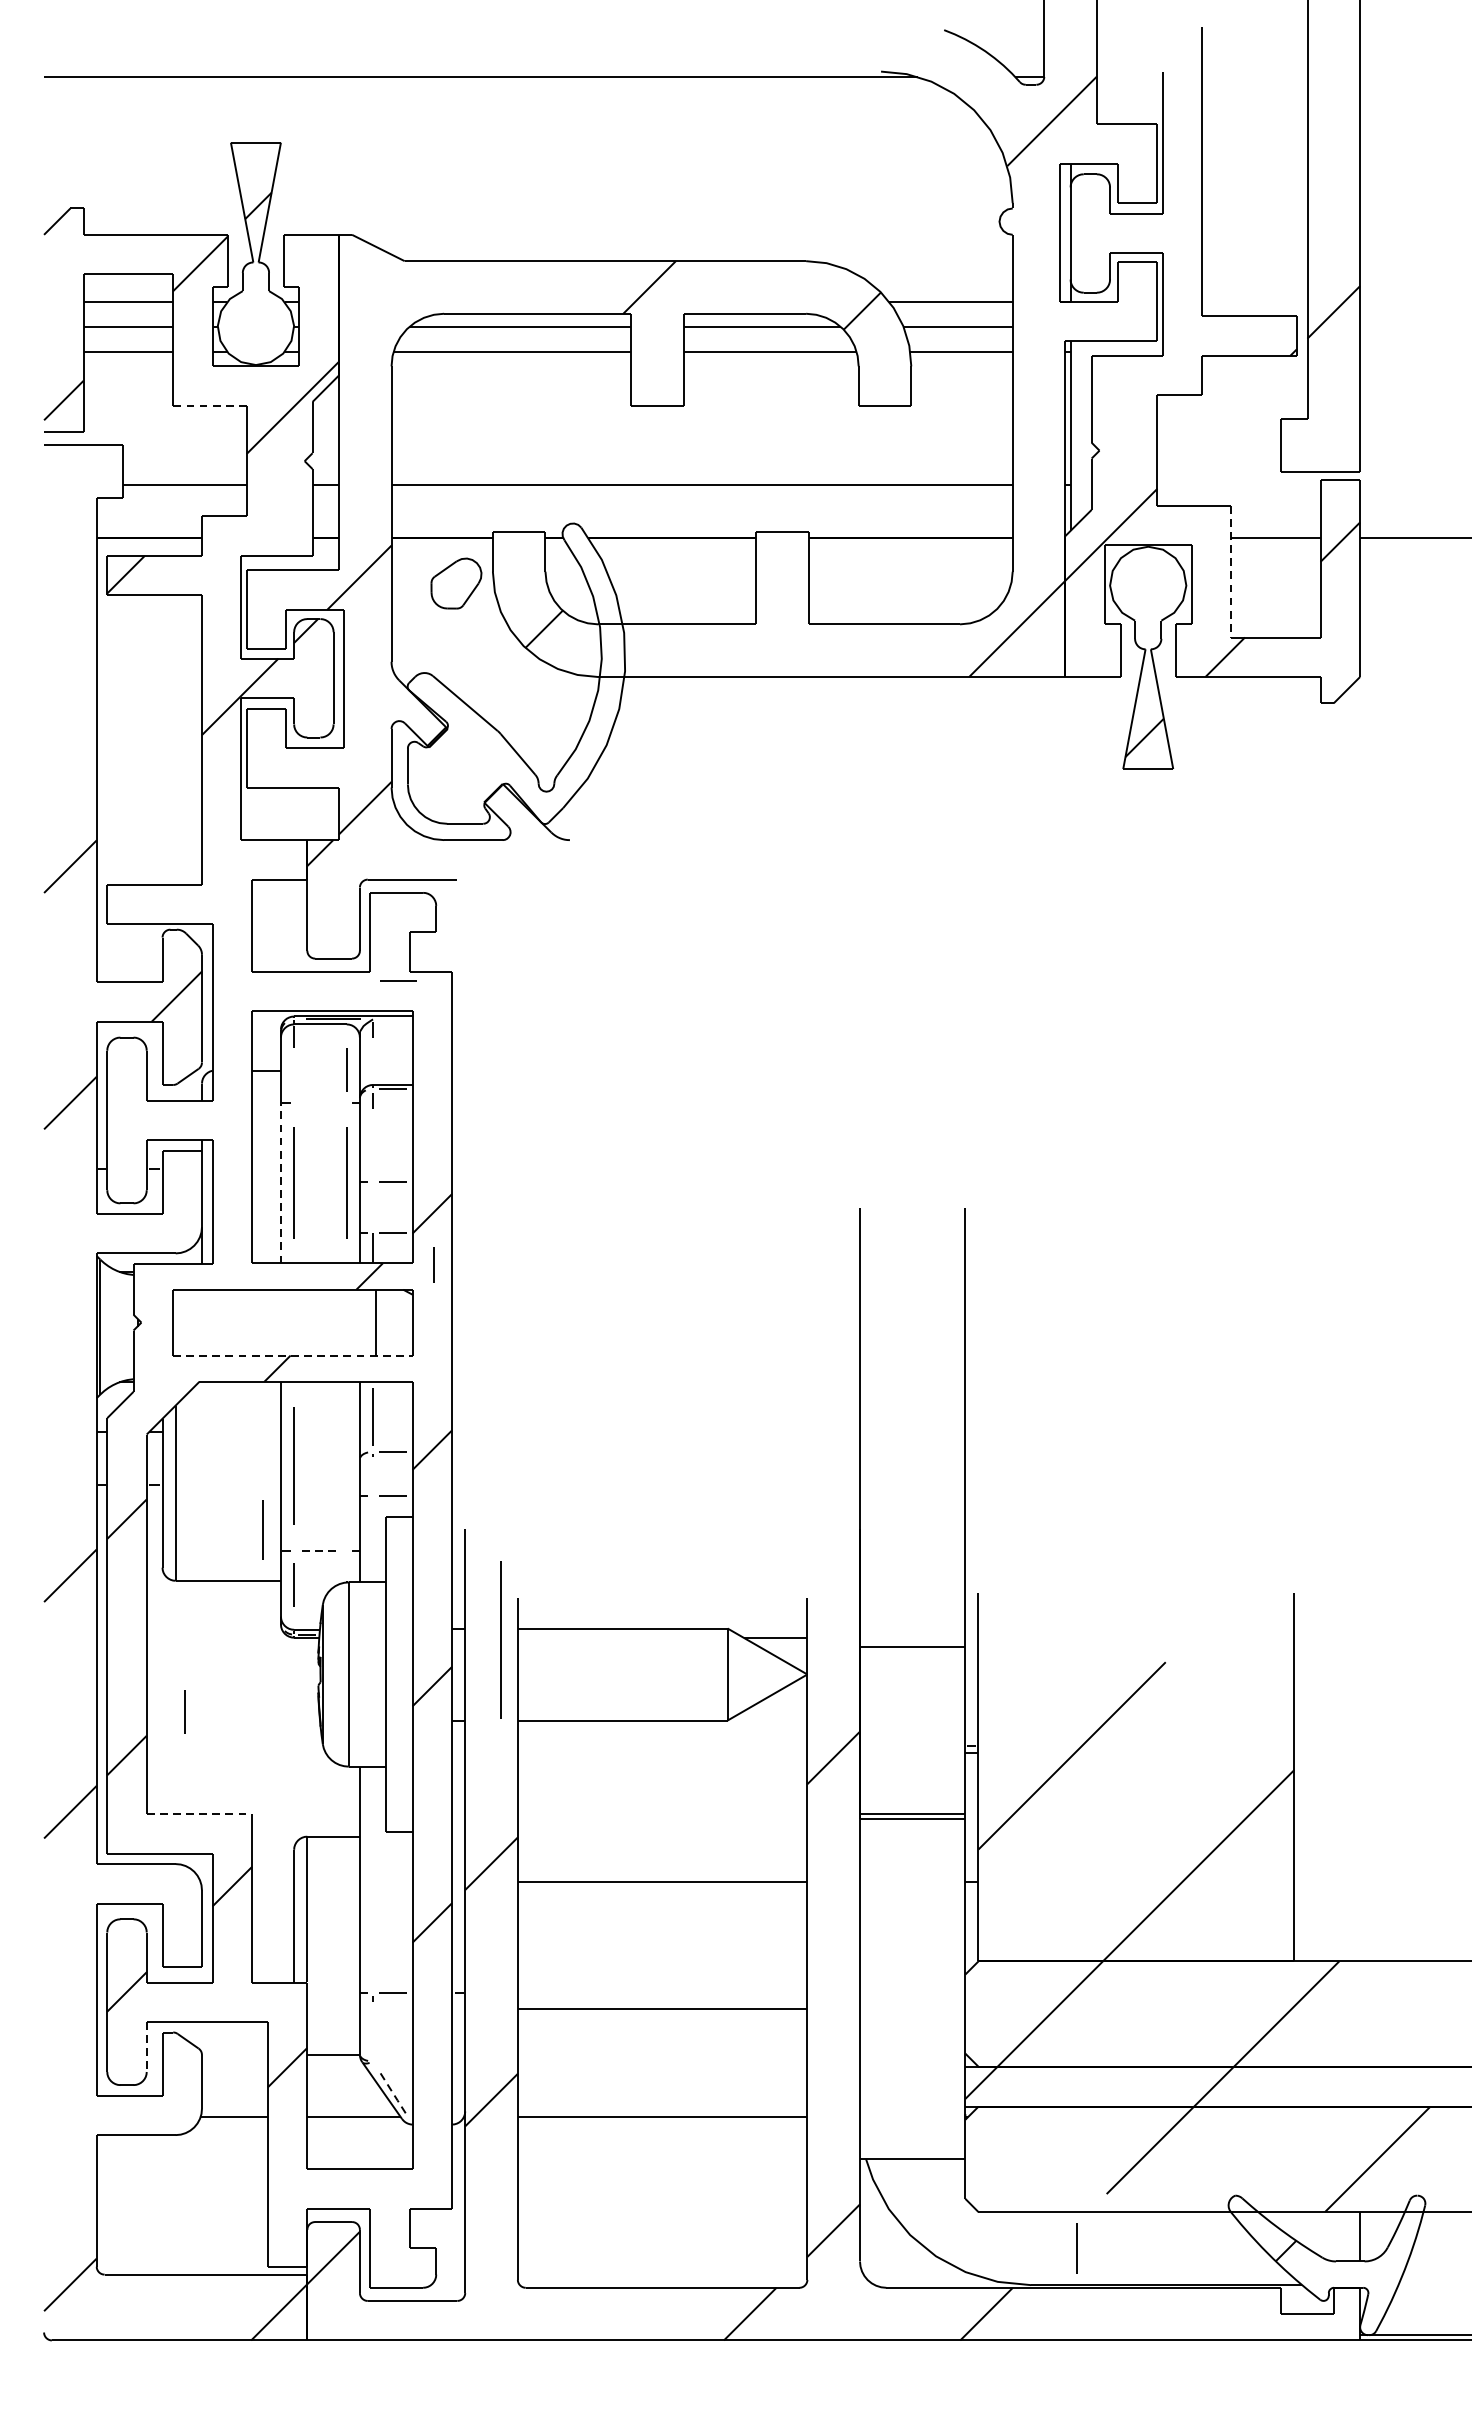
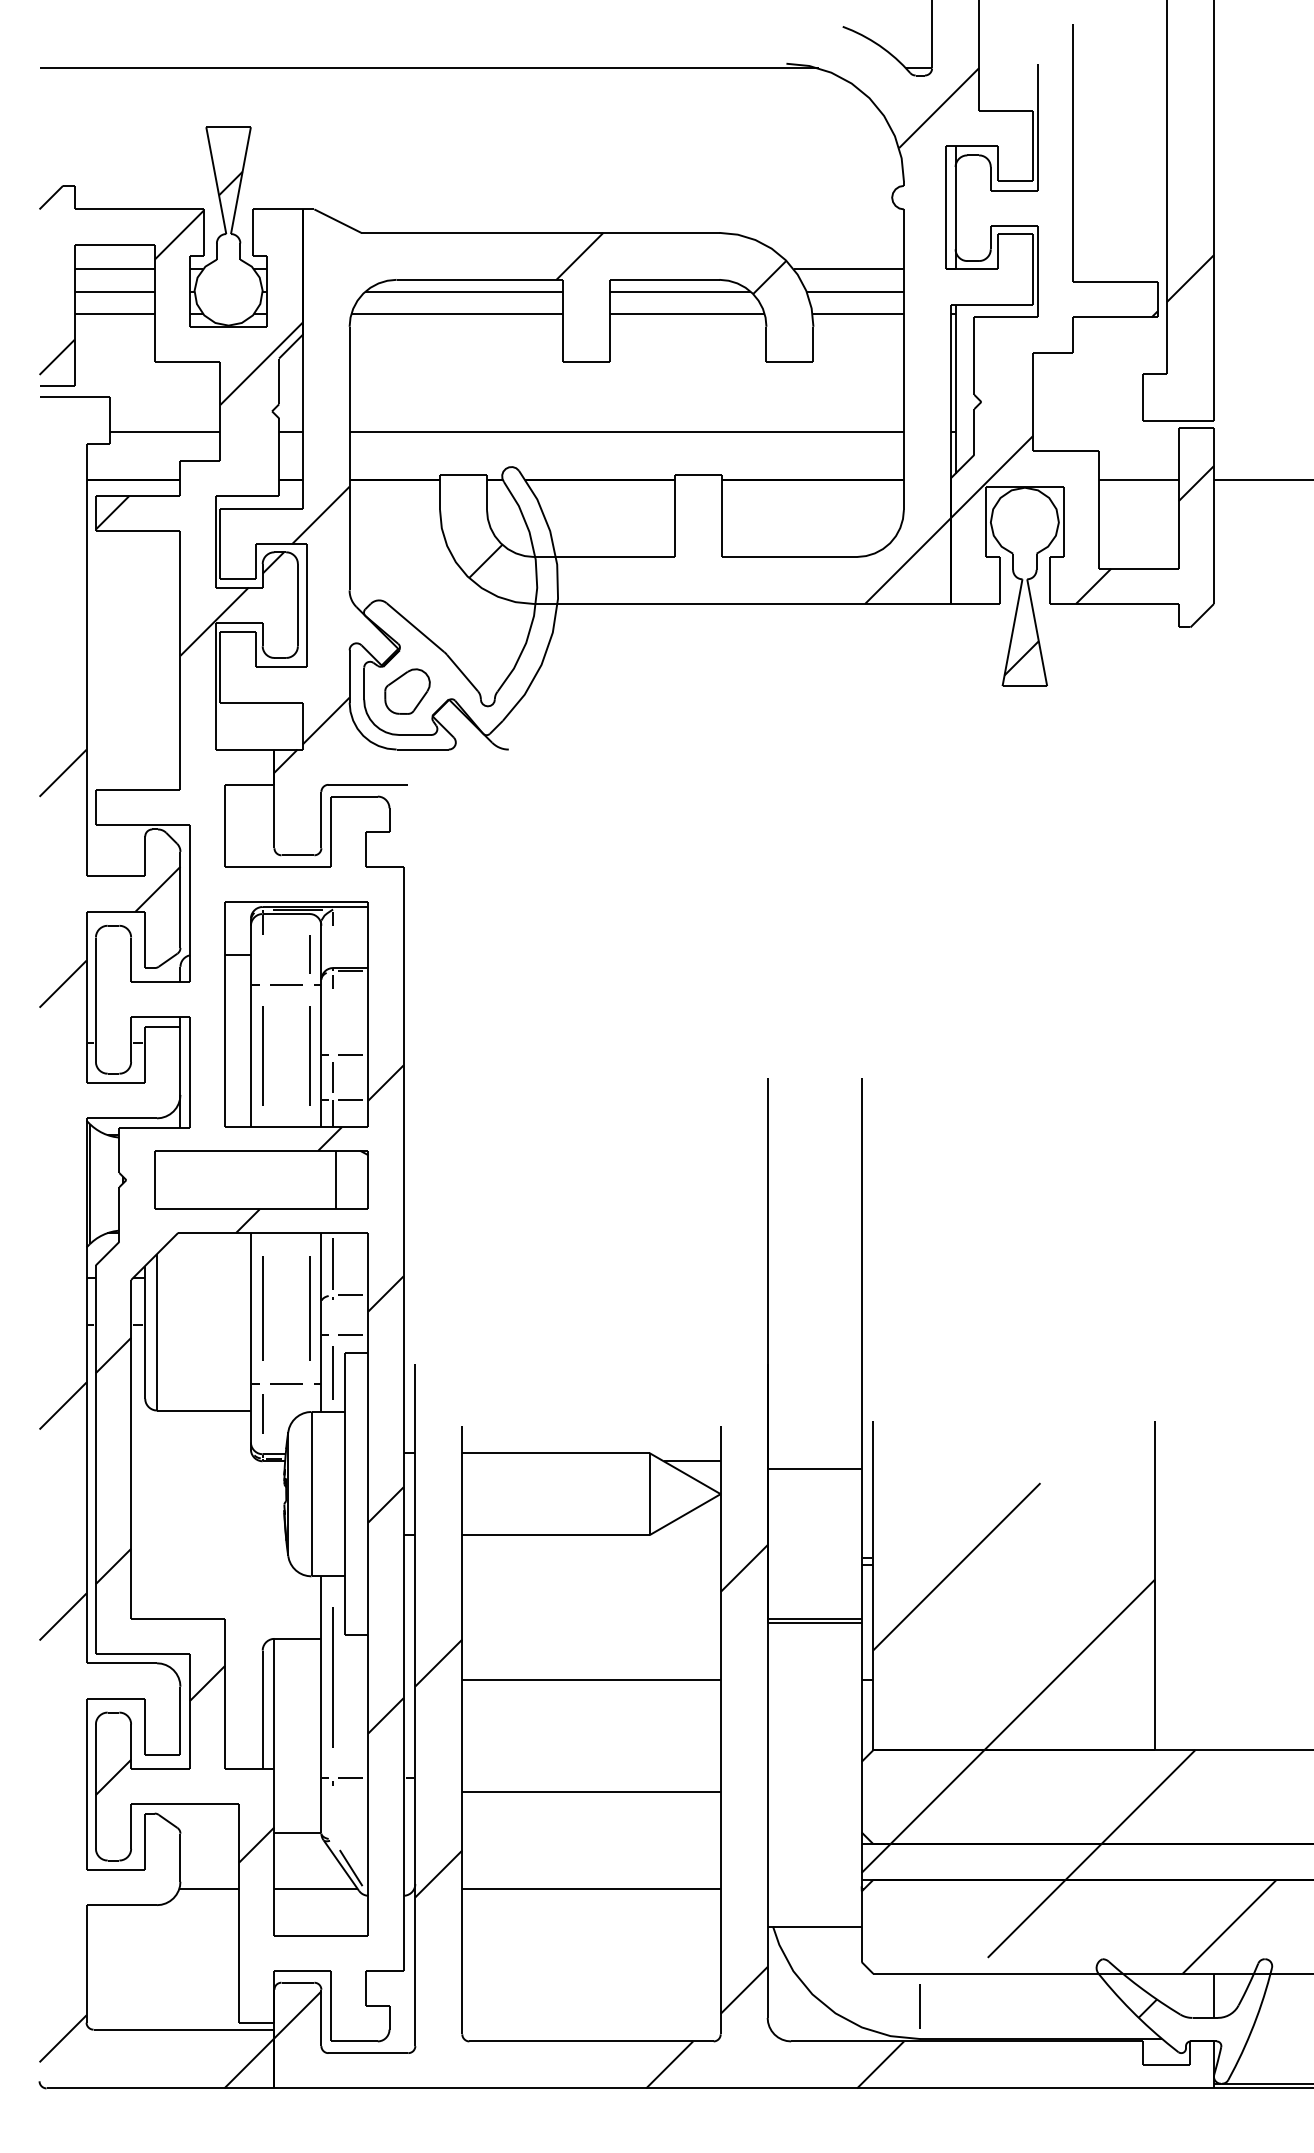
line: (209, 406) -> (187, 362), dashed -> solid
line: (1230, 572) -> (1098, 510), dashed -> solid
part: (456, 583) -> (407, 691), moved
line: (399, 981) -> (286, 984), moved
line: (280, 1182) -> (250, 1055), dashed -> solid
line: (432, 1264) -> (332, 1077), moved
line: (292, 1355) -> (261, 1209), dashed -> solid
line: (346, 1466) -> (309, 1308), added
line: (262, 1529) -> (332, 1372), moved
line: (320, 1550) -> (286, 1383), dashed -> solid
line: (500, 1640) -> (332, 1677), moved
line: (185, 1711) -> (165, 1527), removed
line: (199, 1813) -> (178, 1618), dashed -> solid
line: (147, 2048) -> (131, 1827), dashed -> solid
line: (392, 2092) -> (350, 1867), dashed -> solid
line: (1076, 2248) -> (919, 2006), moved

